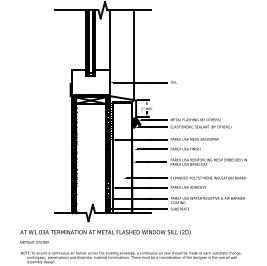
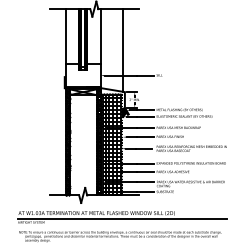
line: (71, 39) -> (65, 36), added
hatch: (122, 157) -> (112, 144), added
line: (133, 238) -> (122, 218), added

